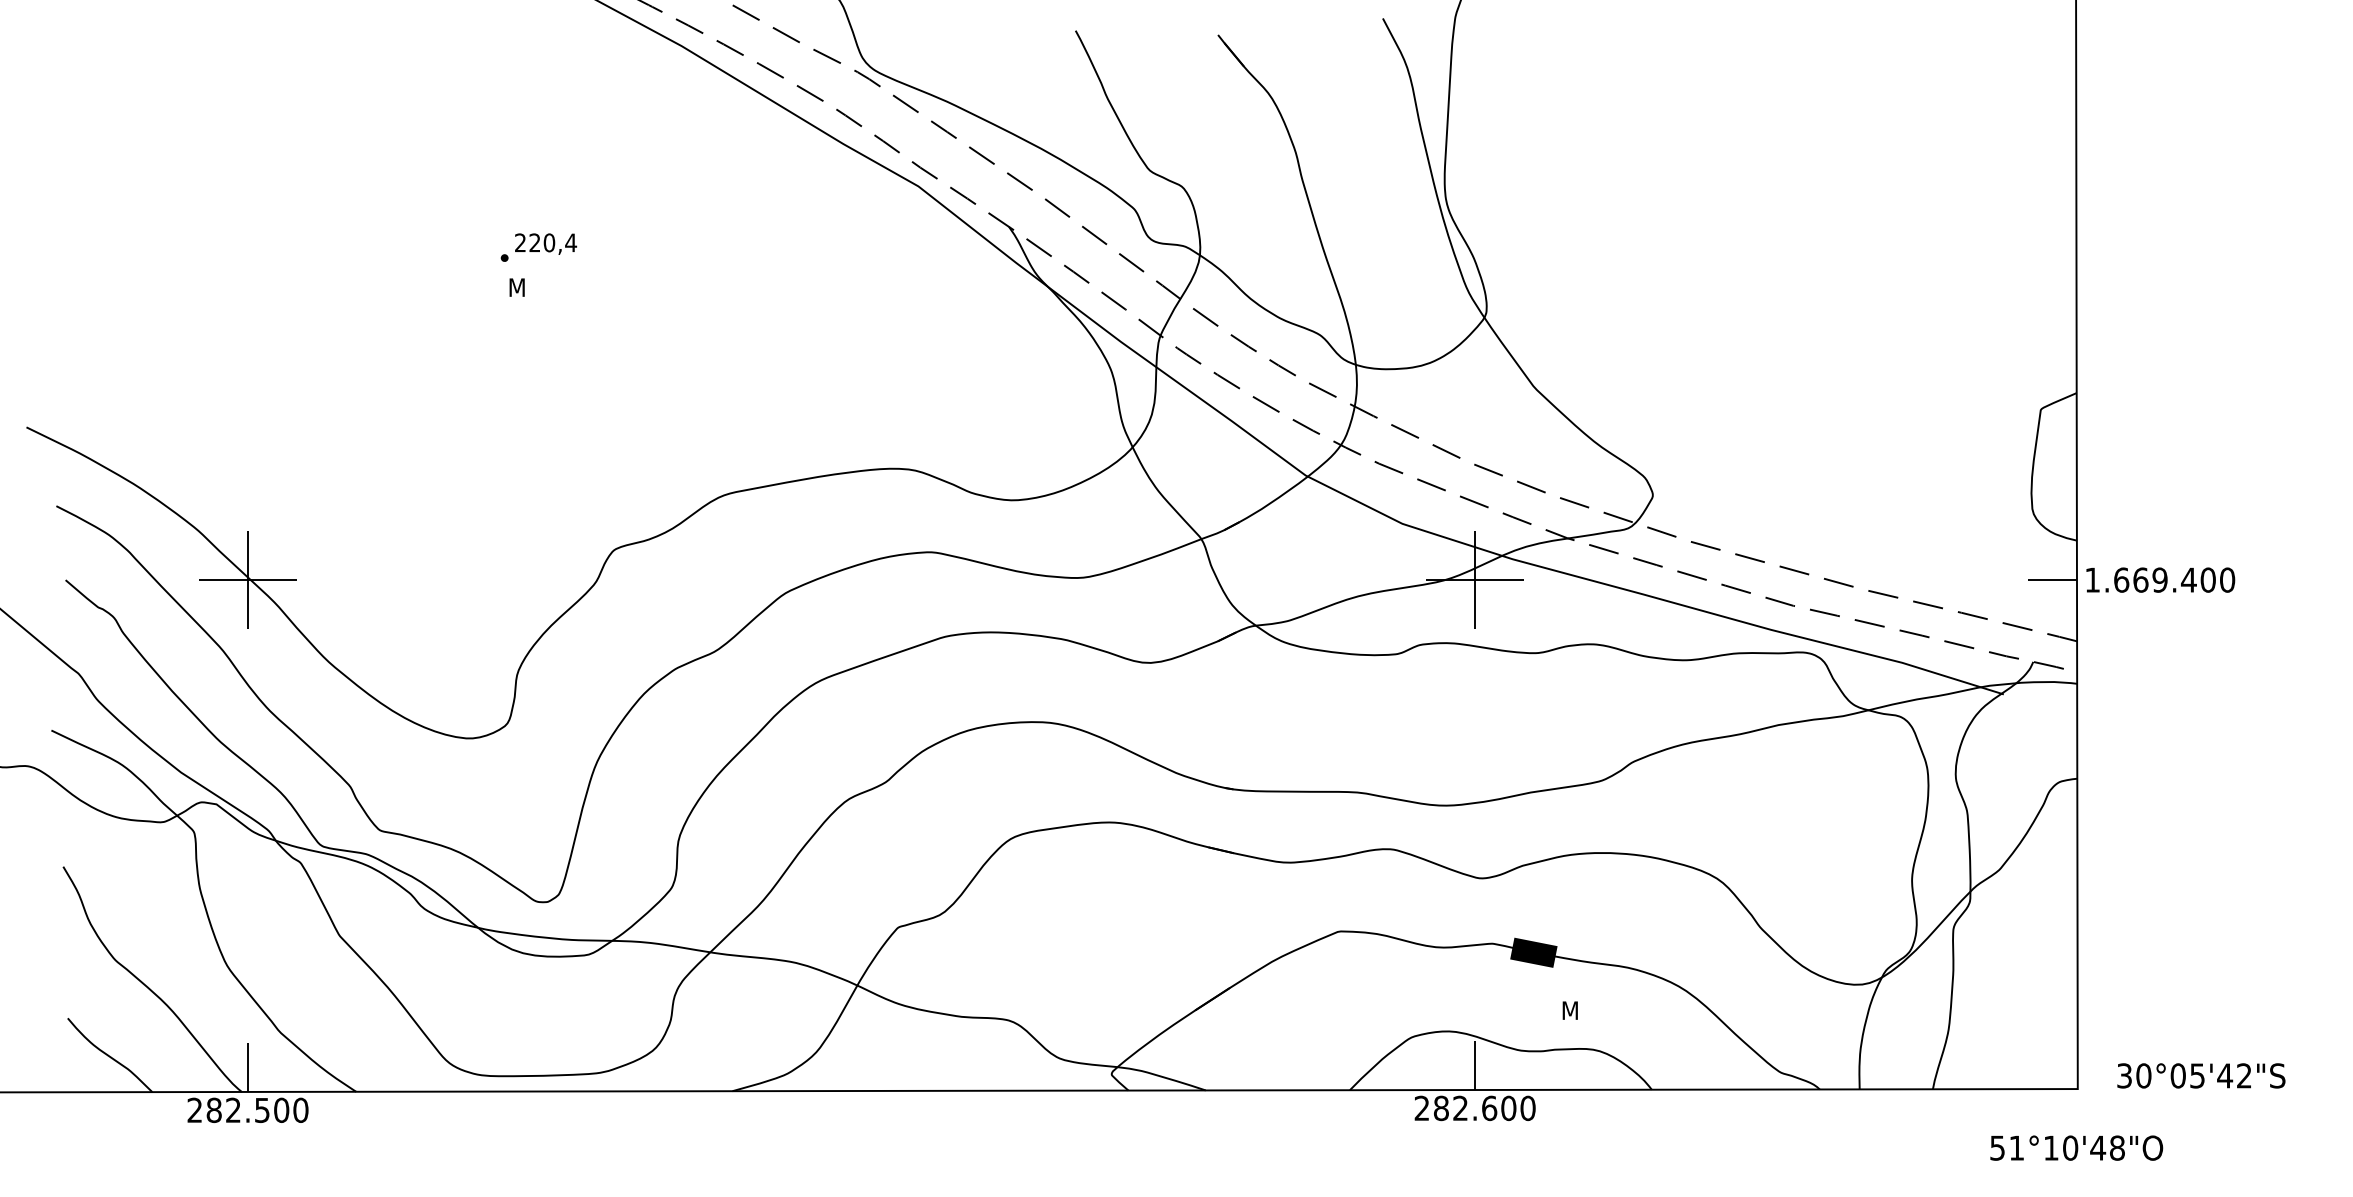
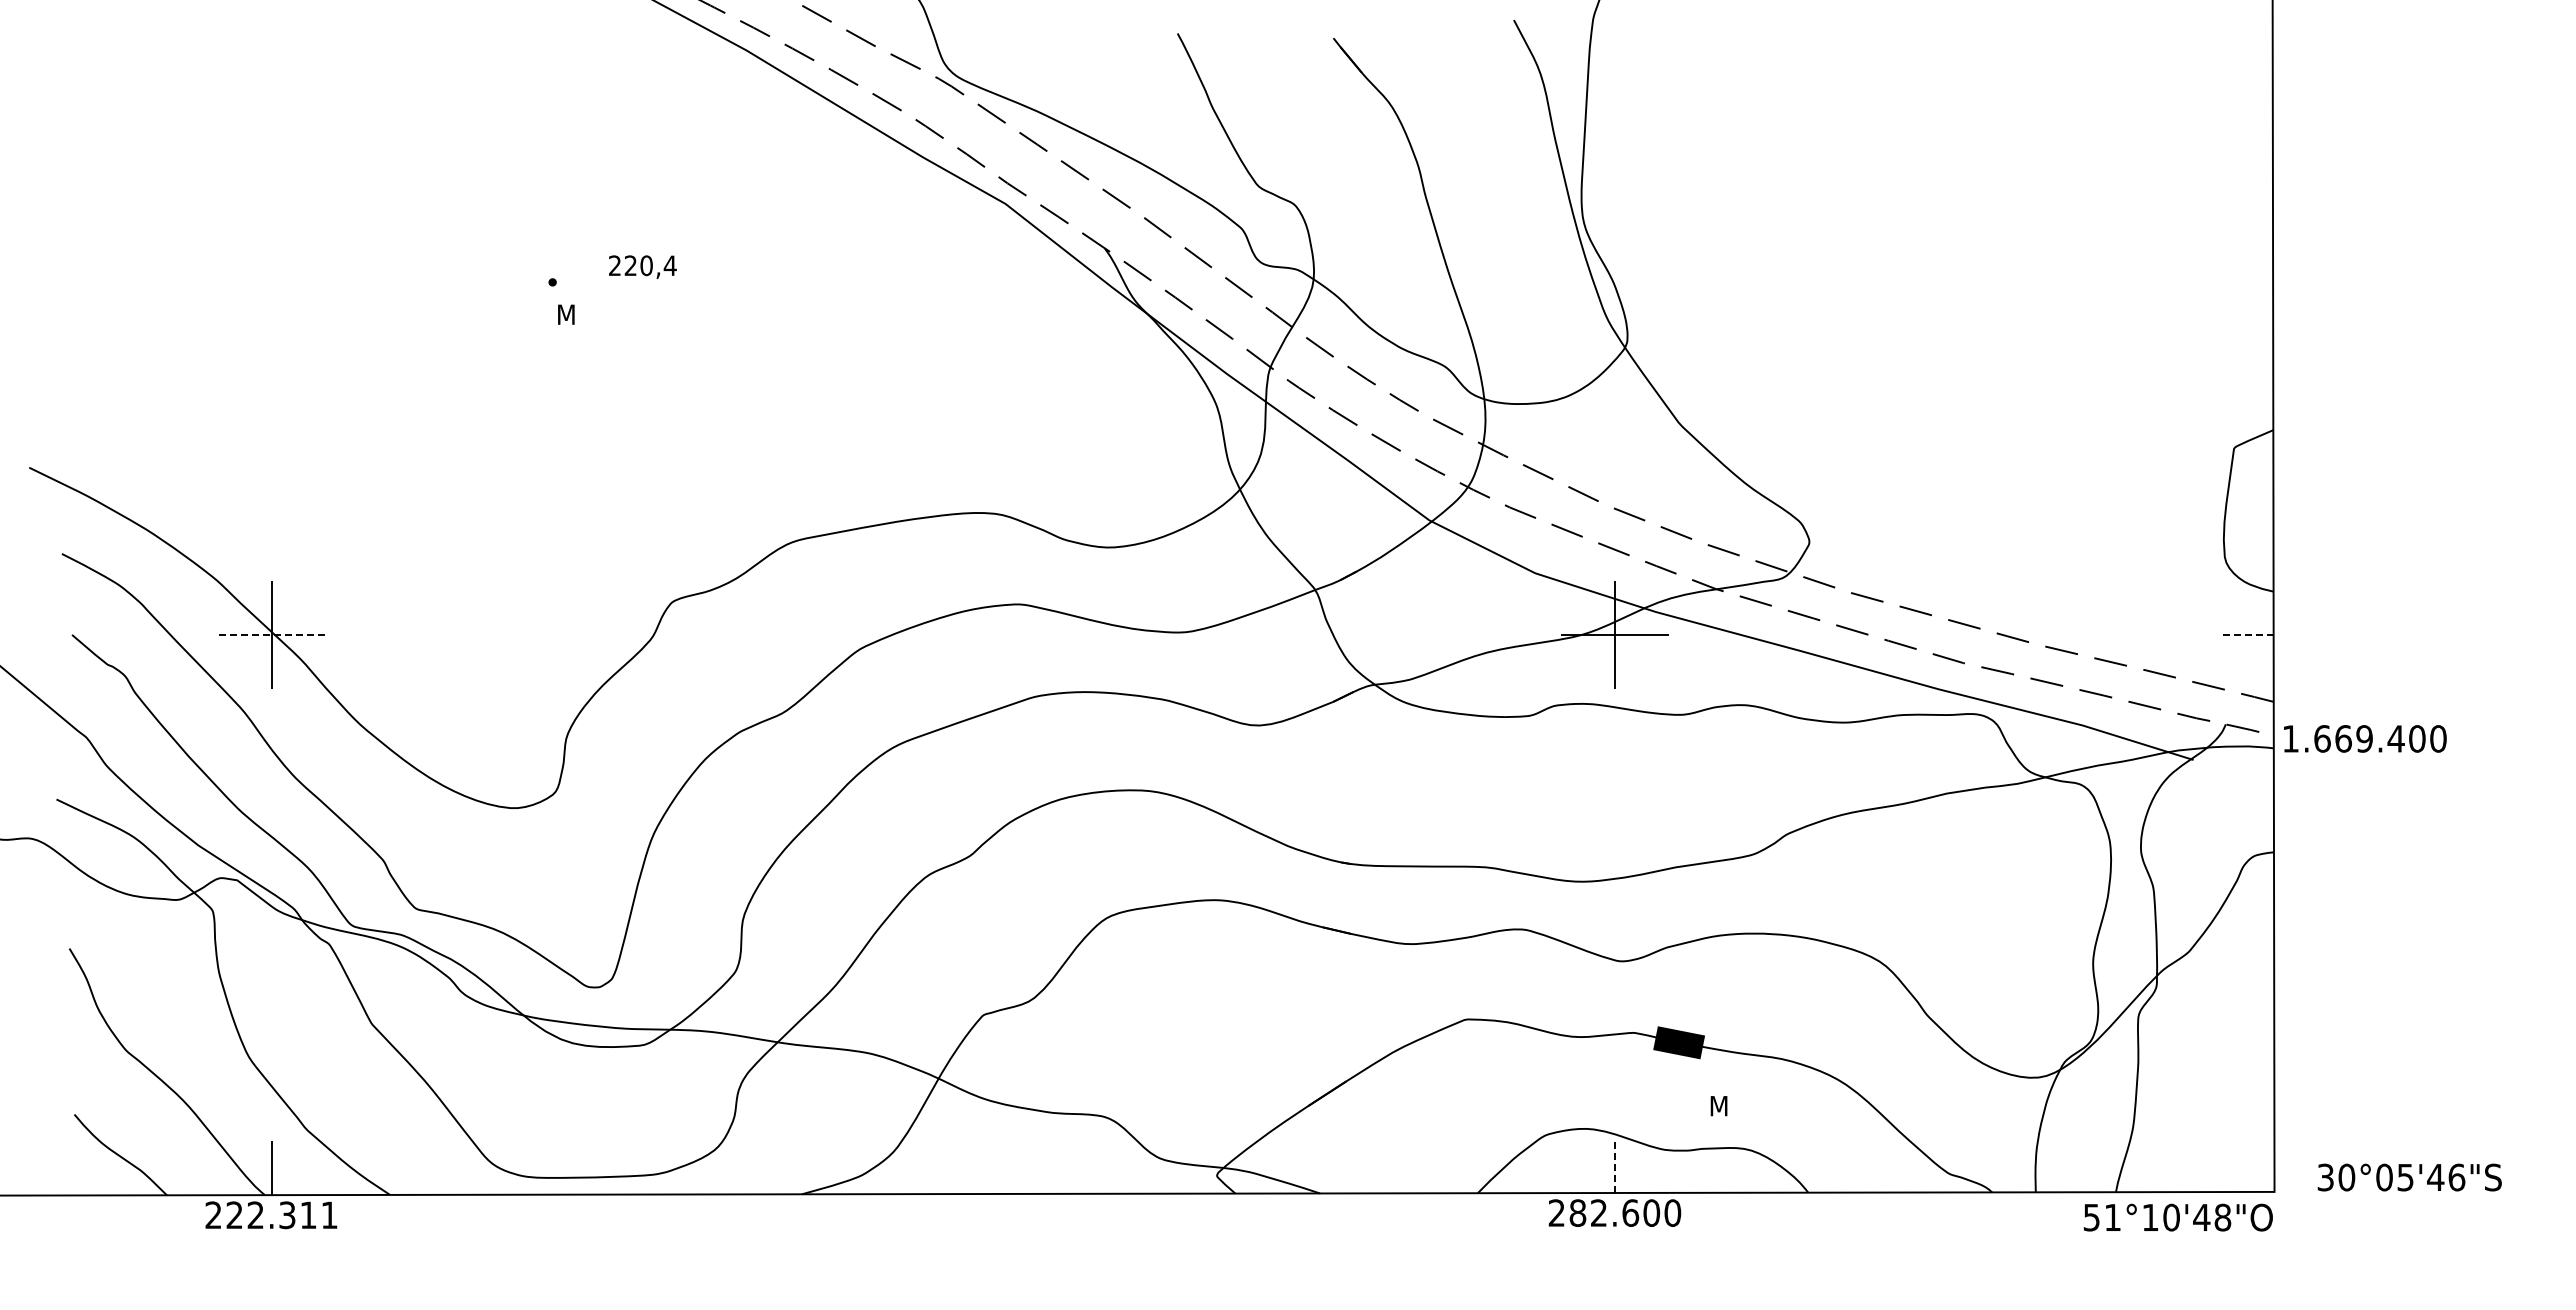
text: (545, 243) -> (642, 266), moved
line: (247, 579) -> (271, 634), solid -> dashed
line: (2052, 579) -> (2246, 634), solid -> dashed
text: (2160, 579) -> (2365, 738), moved
line: (1474, 1065) -> (1614, 1166), solid -> dashed
text: (2244, 1075) -> (2456, 1177), 30°05'42"S -> 30°05'46"S
text: (256, 1110) -> (281, 1215), 282.500 -> 222.311
text: (2075, 1148) -> (2177, 1217), moved

